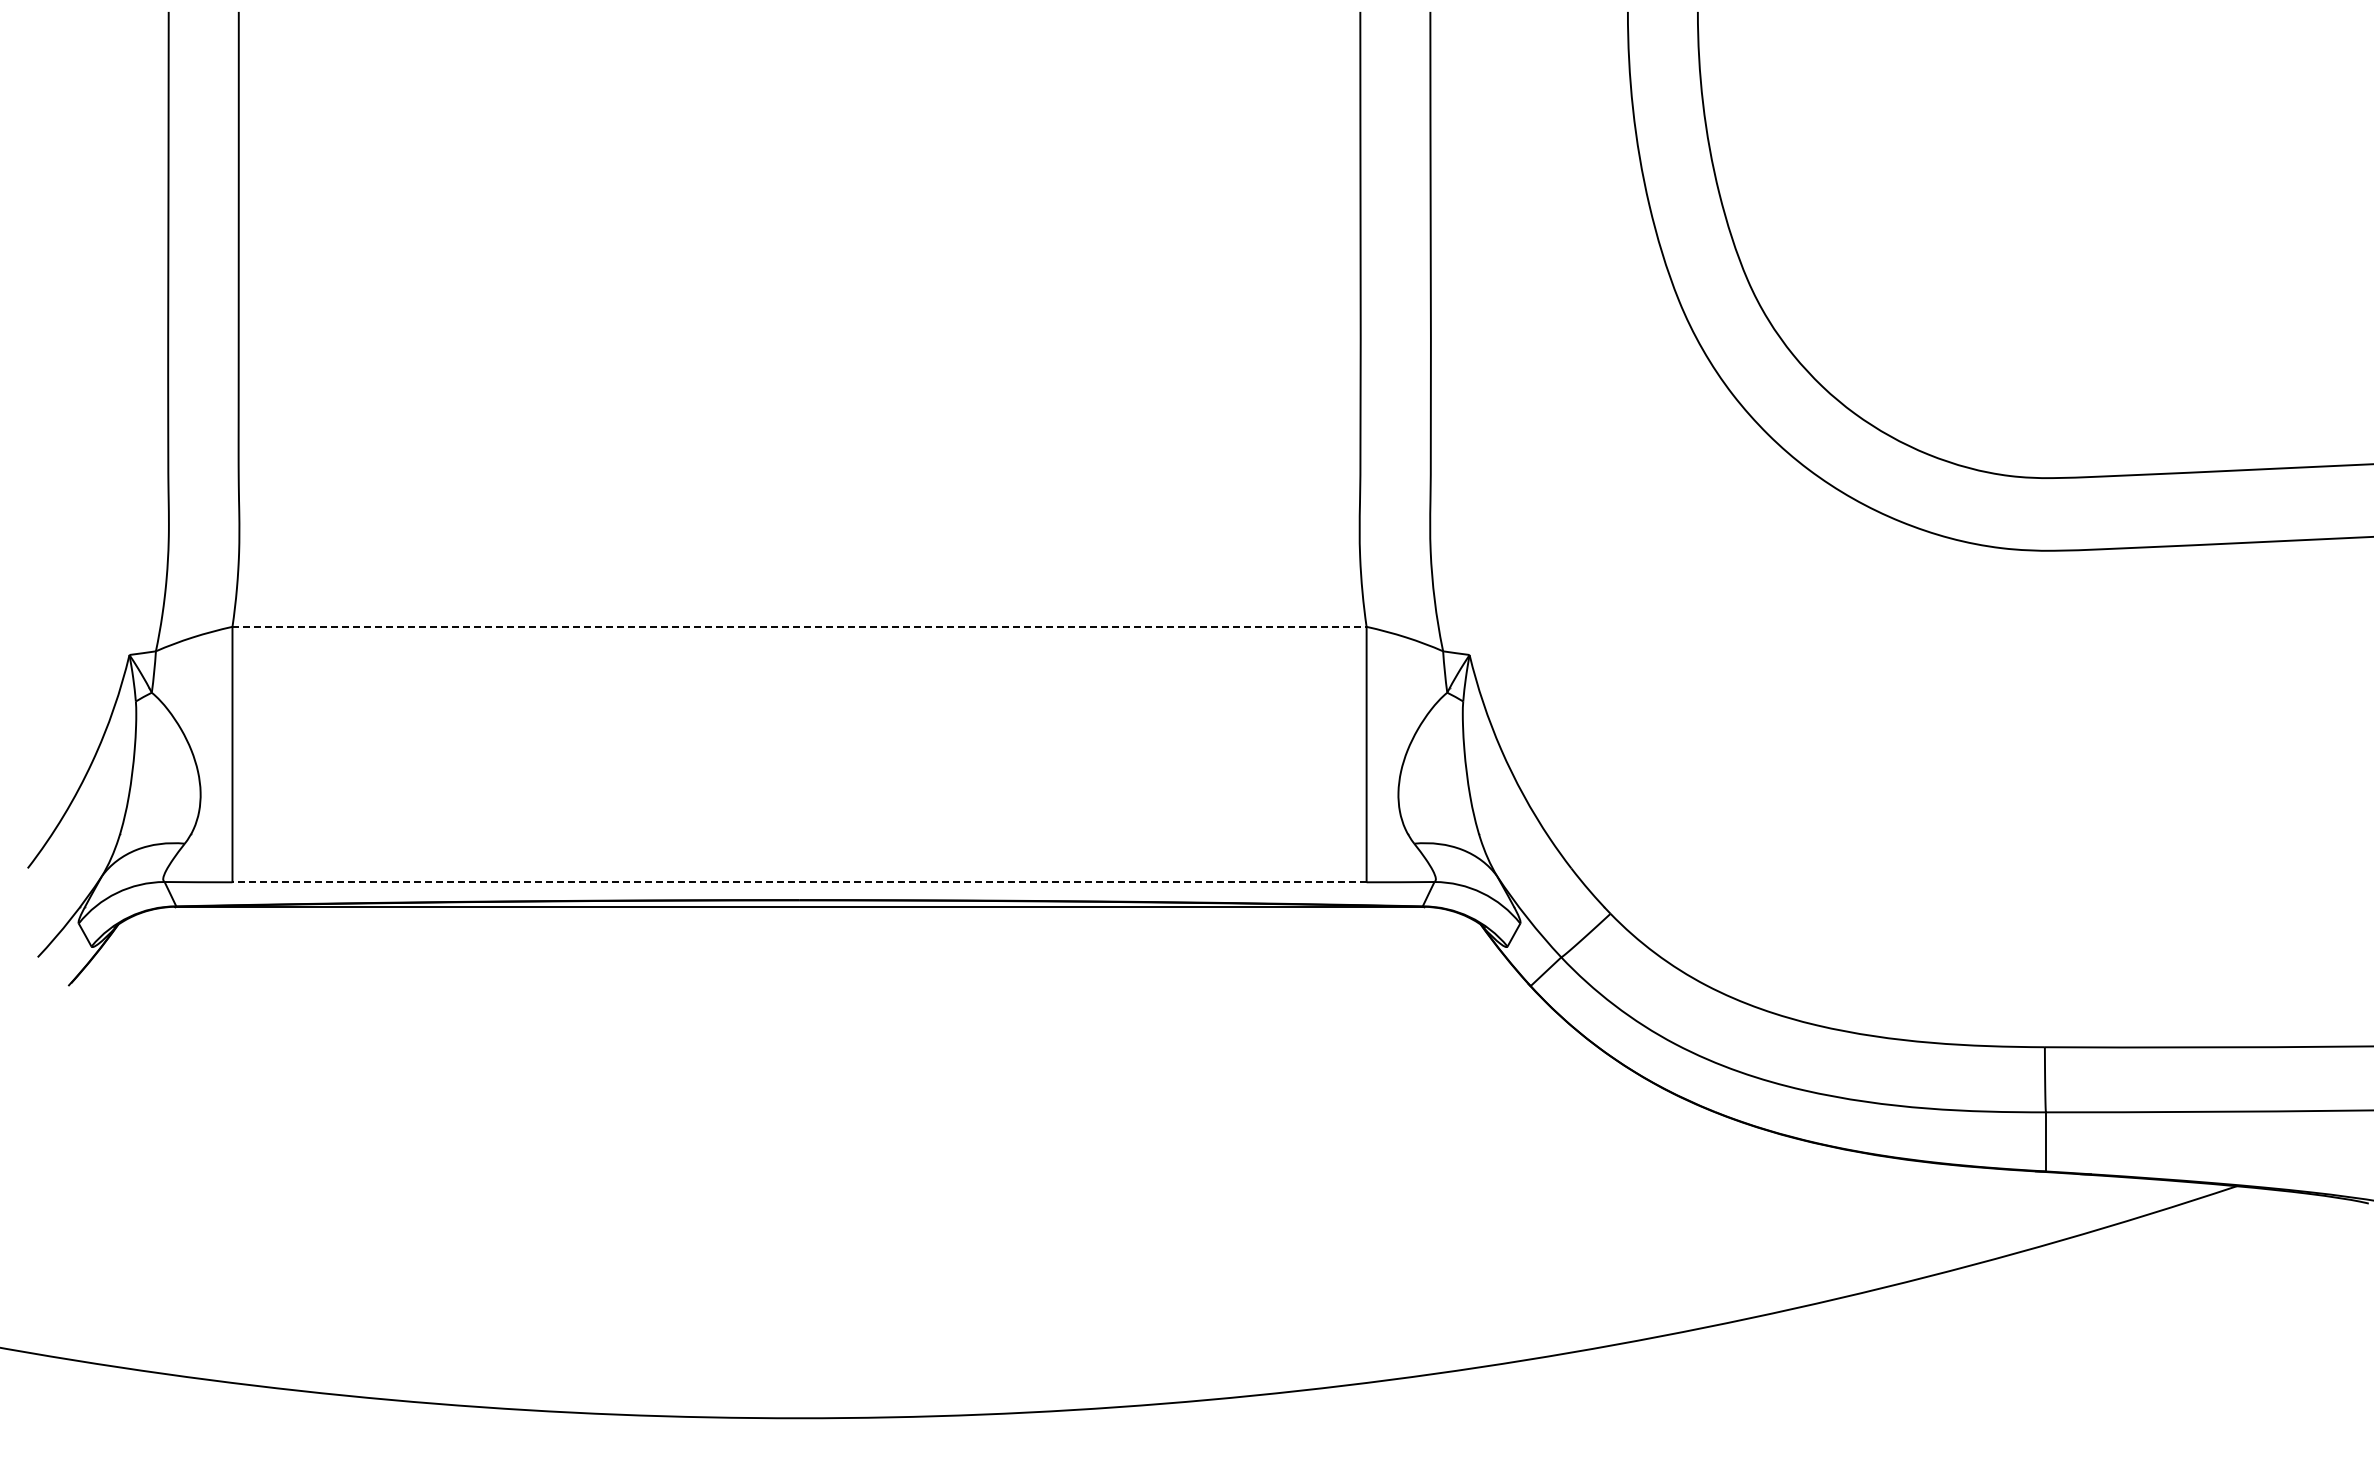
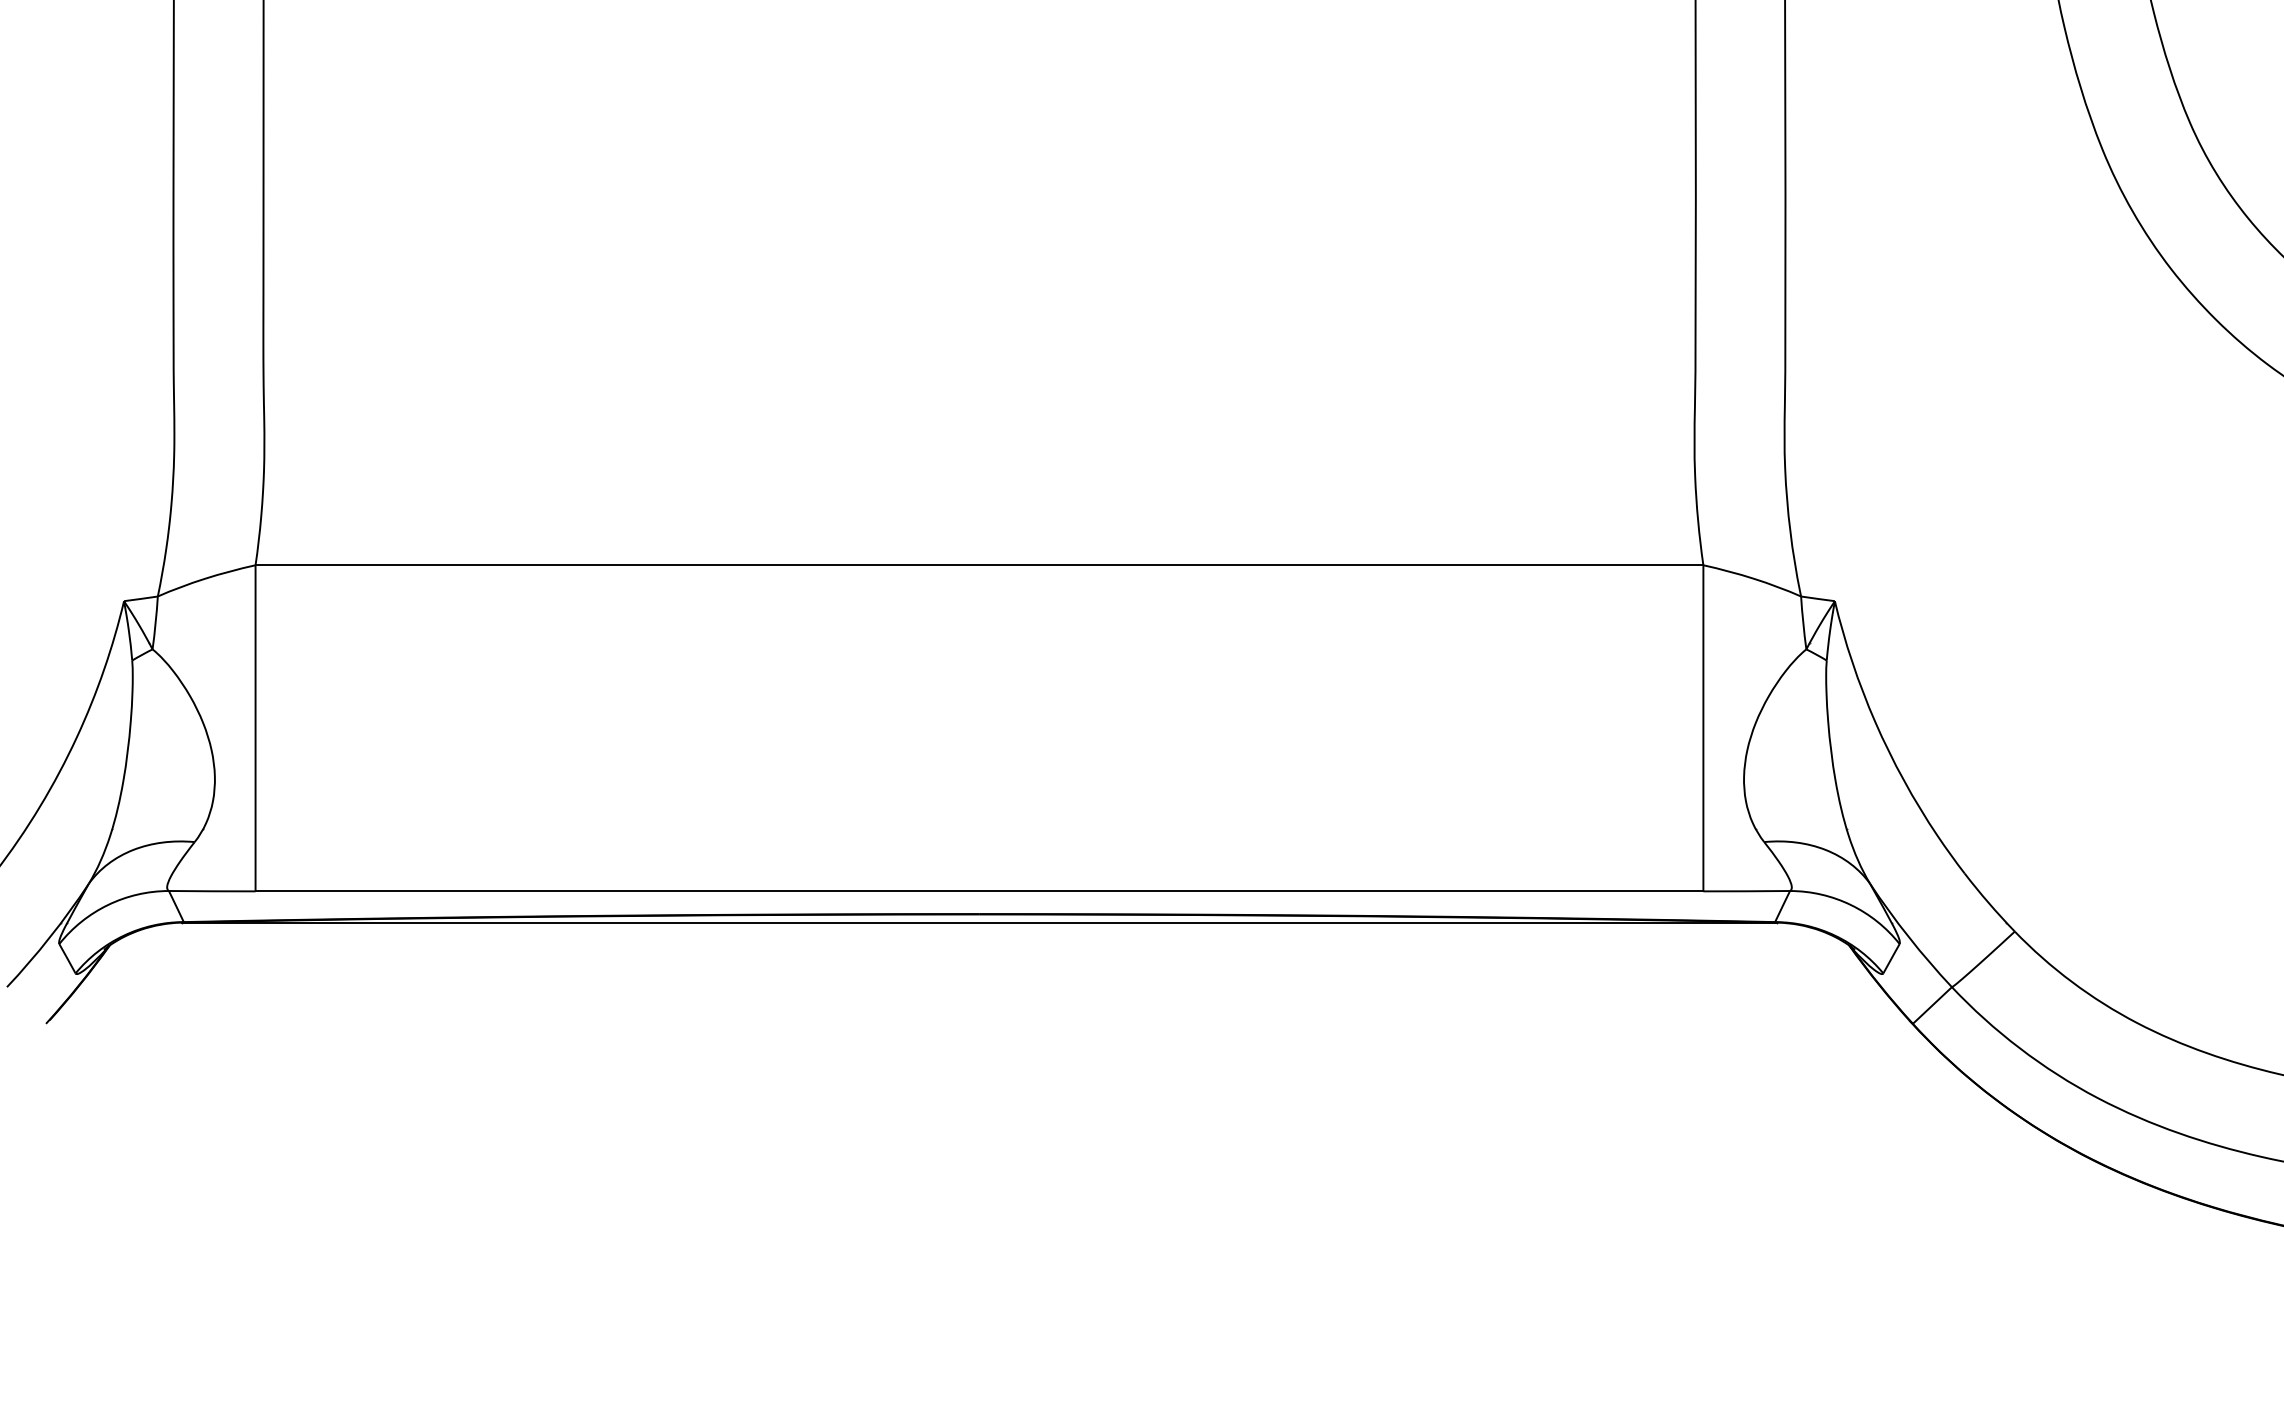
line: (800, 626) -> (980, 564), dashed -> solid
line: (799, 882) -> (979, 891), dashed -> solid

